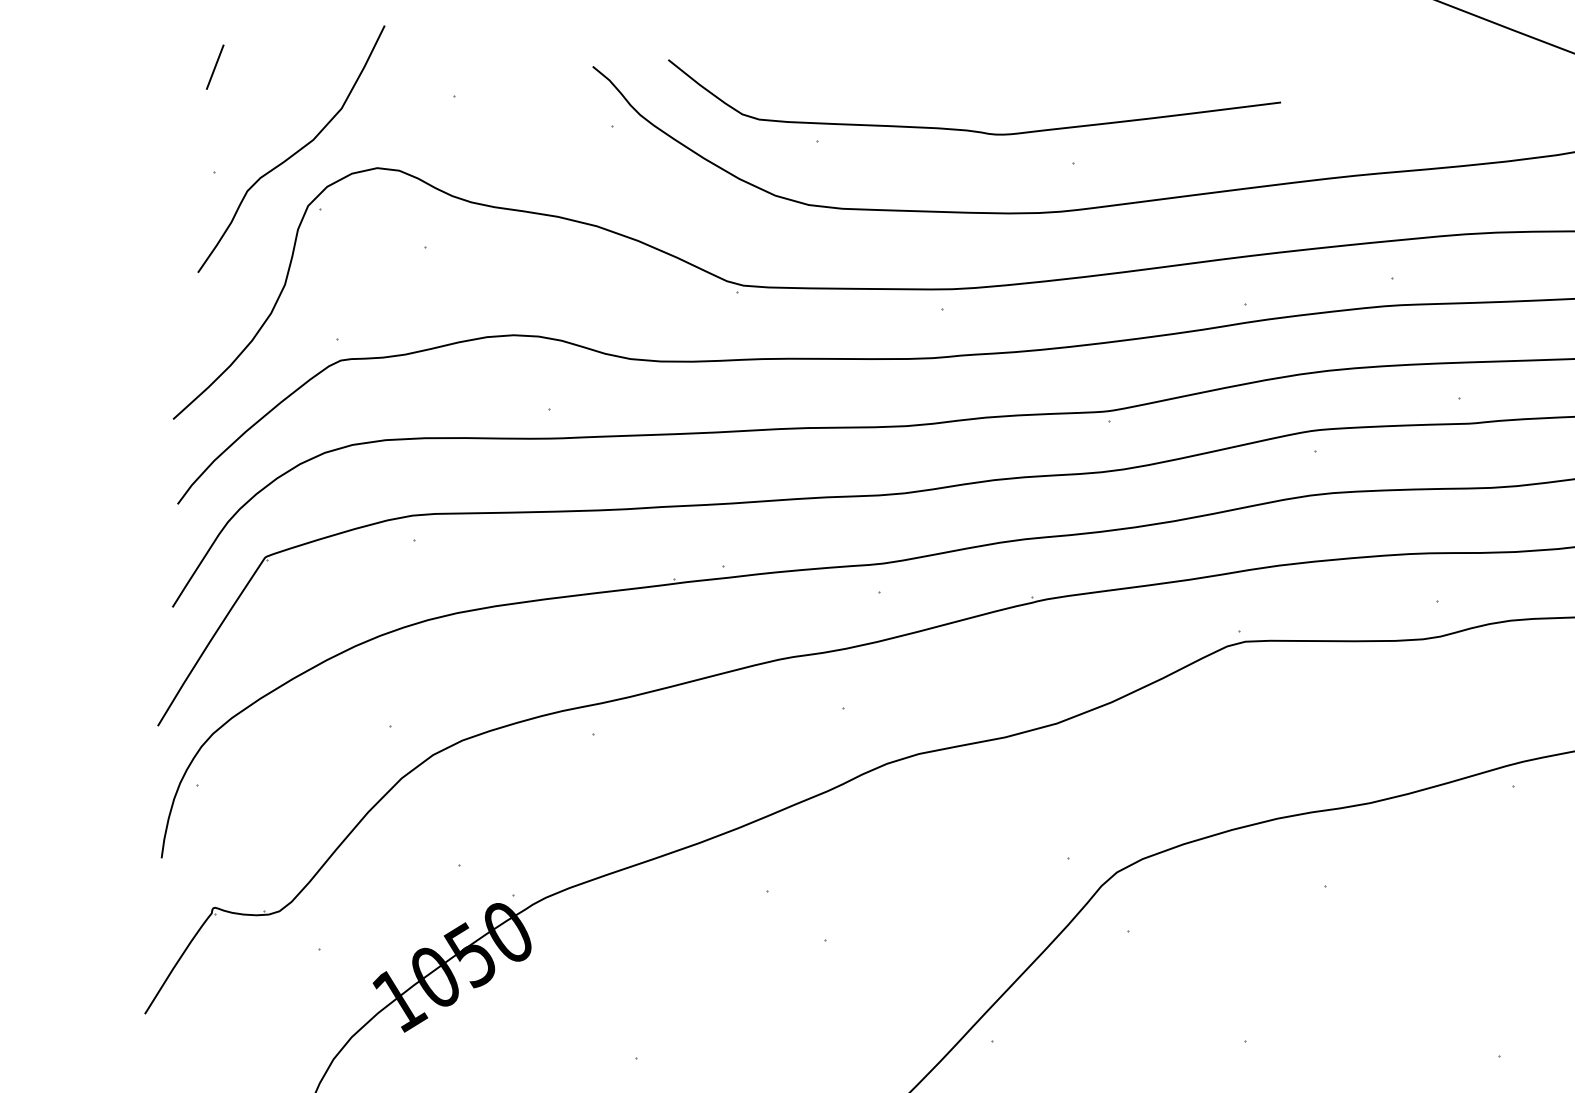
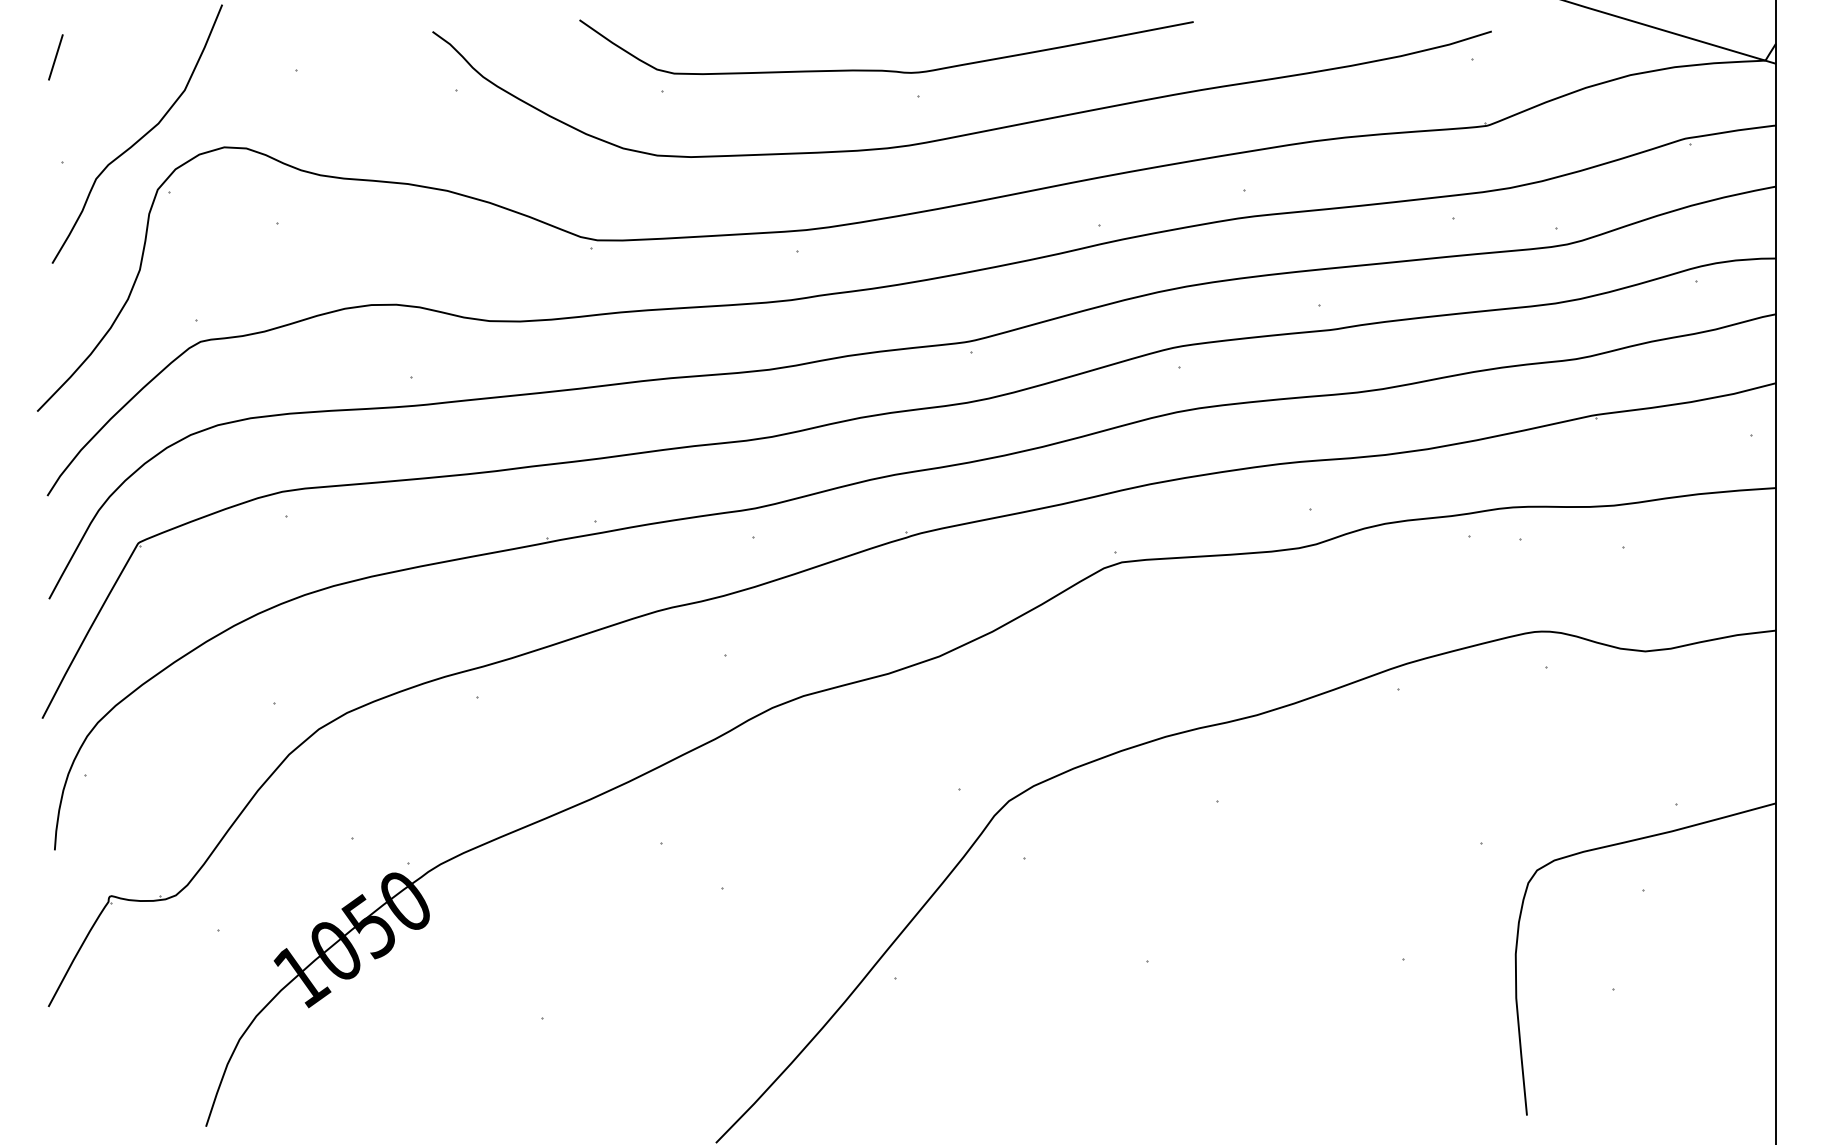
curve: (968, 129) -> (883, 69), moved

